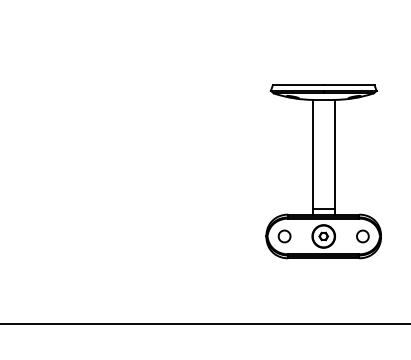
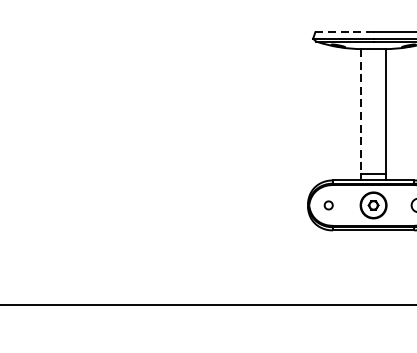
line: (298, 85) -> (344, 32), solid -> dashed
line: (312, 154) -> (360, 111), solid -> dashed
part: (284, 236) -> (328, 205), size x0.6

